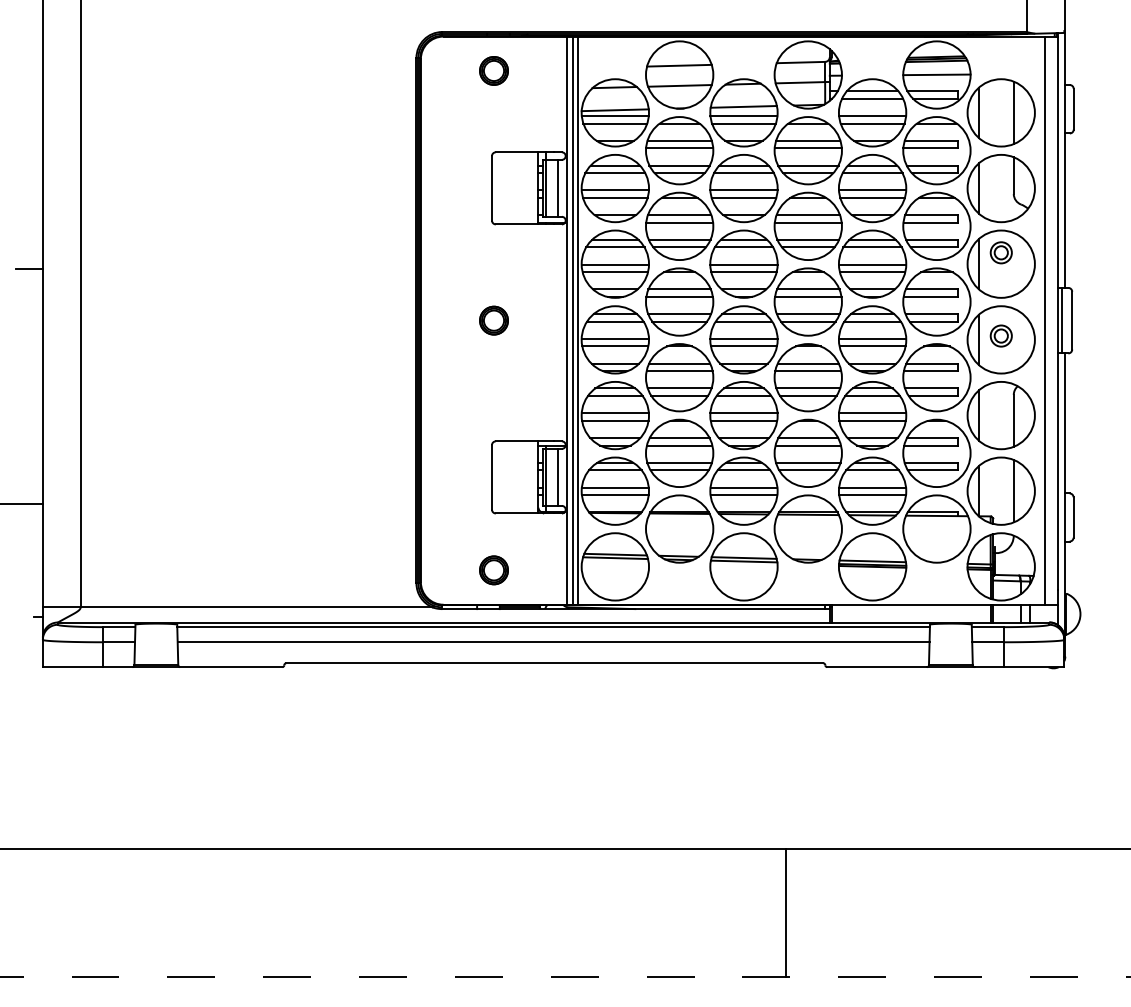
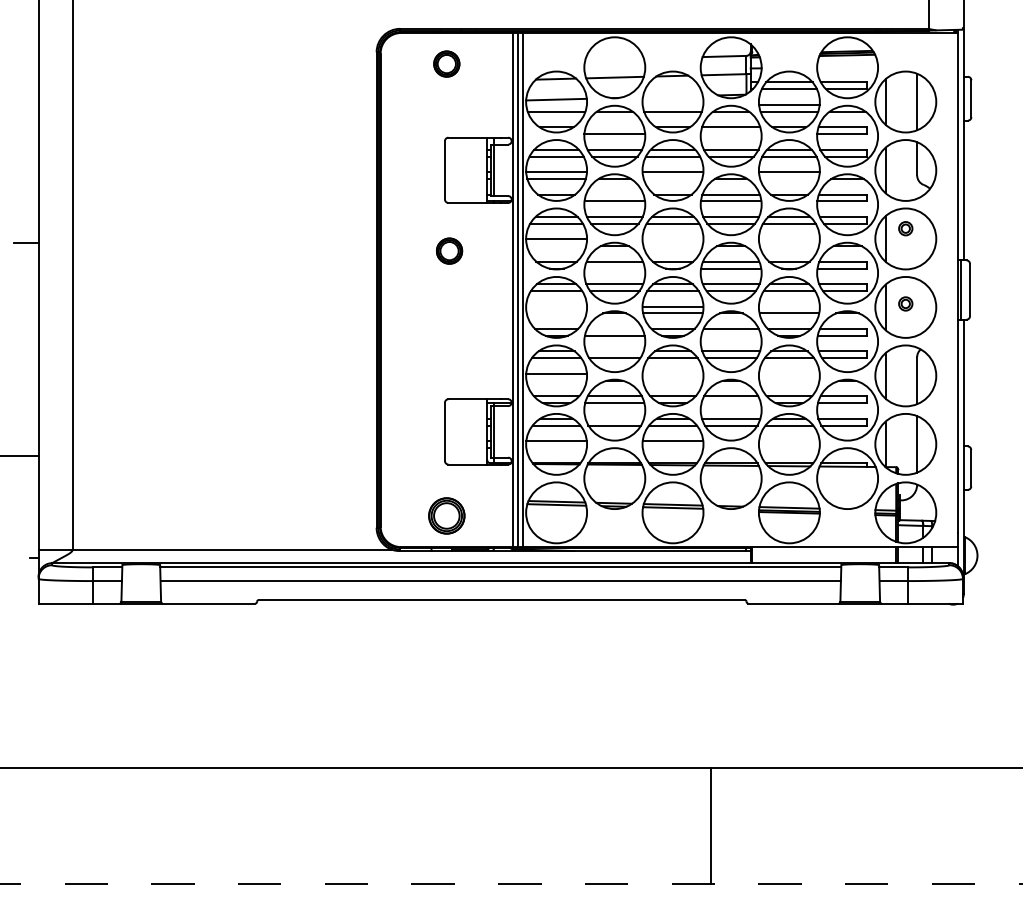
line: (679, 65) -> (614, 59), removed
line: (936, 74) -> (847, 67), removed
line: (743, 106) -> (672, 96), removed
line: (614, 116) -> (555, 105), removed
line: (743, 116) -> (672, 105), removed
line: (679, 140) -> (614, 127), removed
line: (807, 148) -> (730, 134), removed
line: (557, 187) -> (504, 169), removed
line: (743, 197) -> (672, 178), removed
line: (872, 197) -> (789, 178), removed
line: (679, 215) -> (614, 194), removed
part: (1000, 252) -> (905, 228), size x0.7
line: (743, 264) -> (672, 239), removed
line: (872, 264) -> (789, 239), removed
line: (615, 272) -> (556, 246), removed
line: (743, 272) -> (672, 246), removed
line: (872, 272) -> (789, 246), removed
line: (679, 296) -> (614, 268), removed
part: (493, 320) -> (449, 250), moved
line: (1044, 320) -> (944, 289), removed
part: (1000, 335) -> (905, 303), size x0.7
line: (614, 338) -> (555, 306), removed
line: (872, 338) -> (789, 306), removed
line: (615, 346) -> (556, 313), removed
line: (679, 363) -> (614, 328), removed
line: (808, 371) -> (731, 336), removed
line: (679, 388) -> (614, 351), removed
line: (743, 413) -> (672, 374), removed
line: (872, 413) -> (789, 374), removed
line: (615, 420) -> (556, 380), removed
line: (743, 420) -> (672, 380), removed
line: (872, 420) -> (789, 380), removed
line: (808, 445) -> (731, 403), removed
line: (679, 462) -> (614, 418), removed
line: (557, 476) -> (504, 431), removed
line: (872, 487) -> (789, 441), removed
line: (614, 495) -> (555, 448), removed
line: (743, 495) -> (672, 448), removed
line: (872, 495) -> (789, 448), removed
part: (493, 570) -> (446, 516), size x1.4

